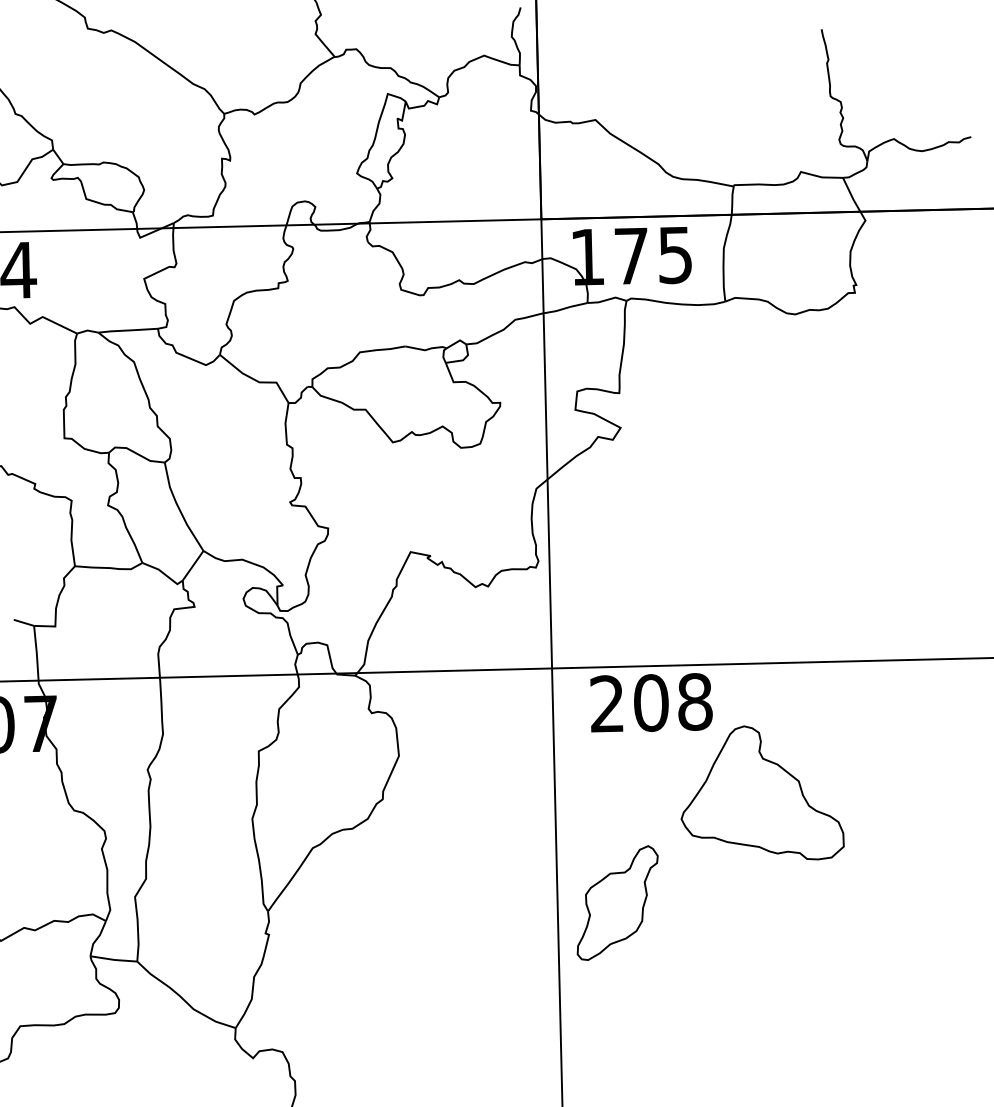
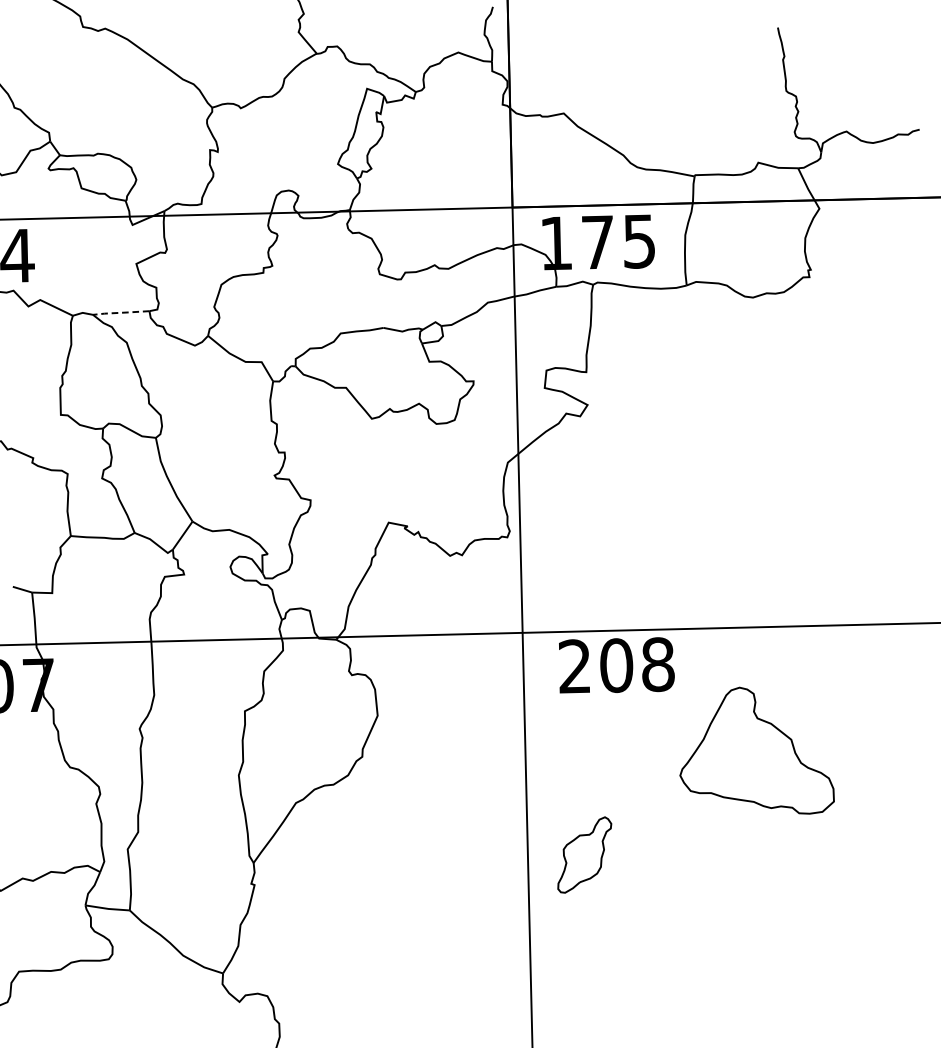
line: (127, 330) -> (120, 312), solid -> dashed
part: (762, 792) -> (756, 750), moved
part: (617, 902) -> (584, 854), size x0.7

